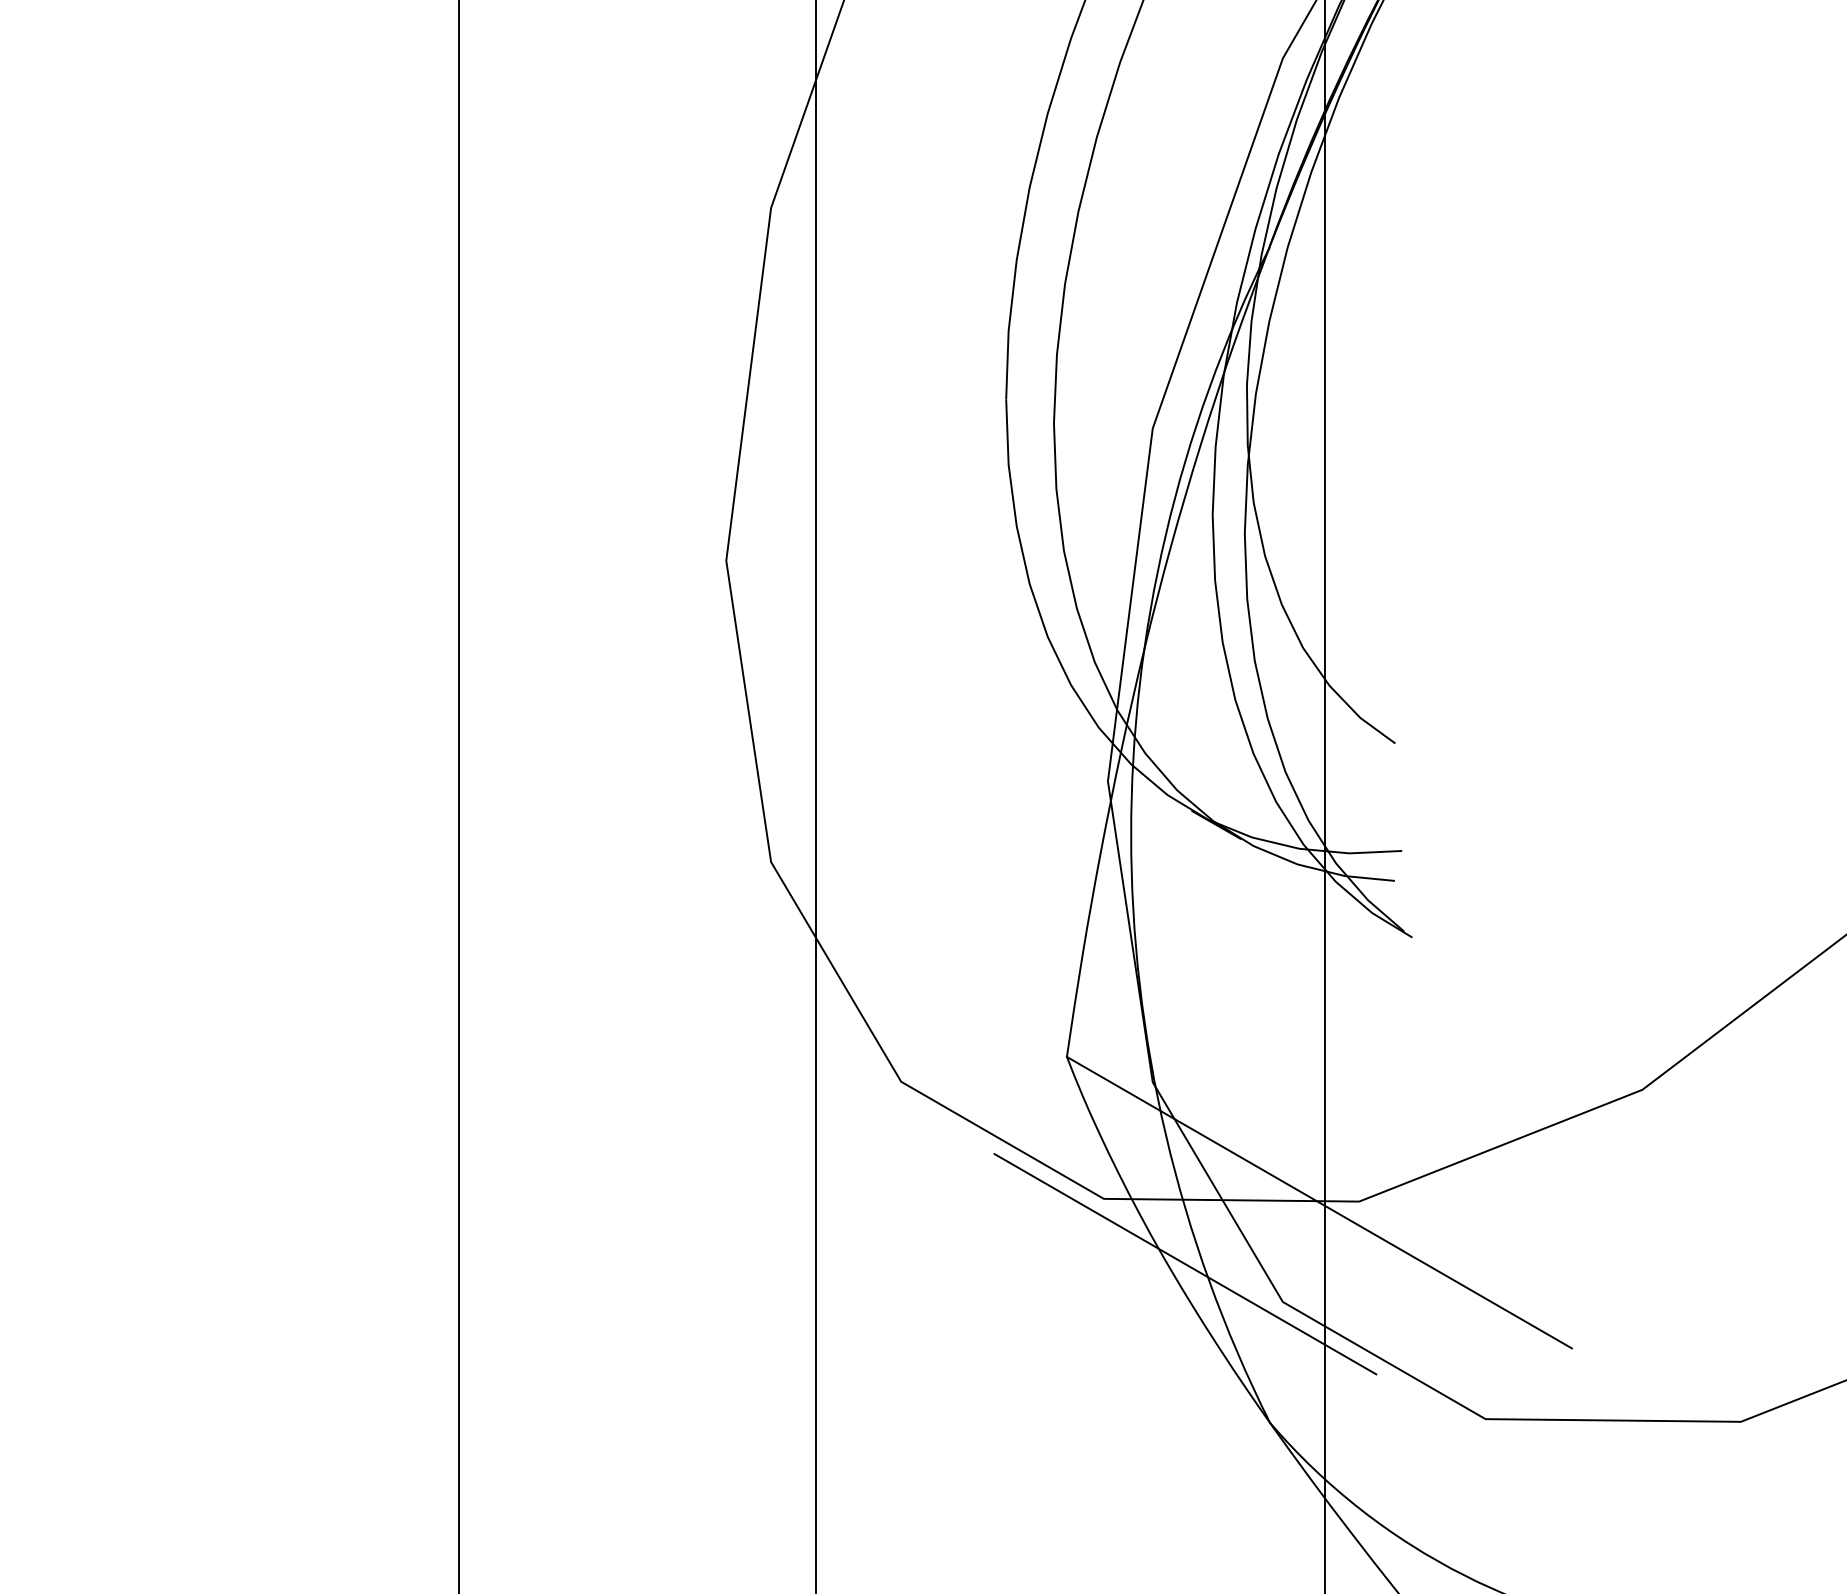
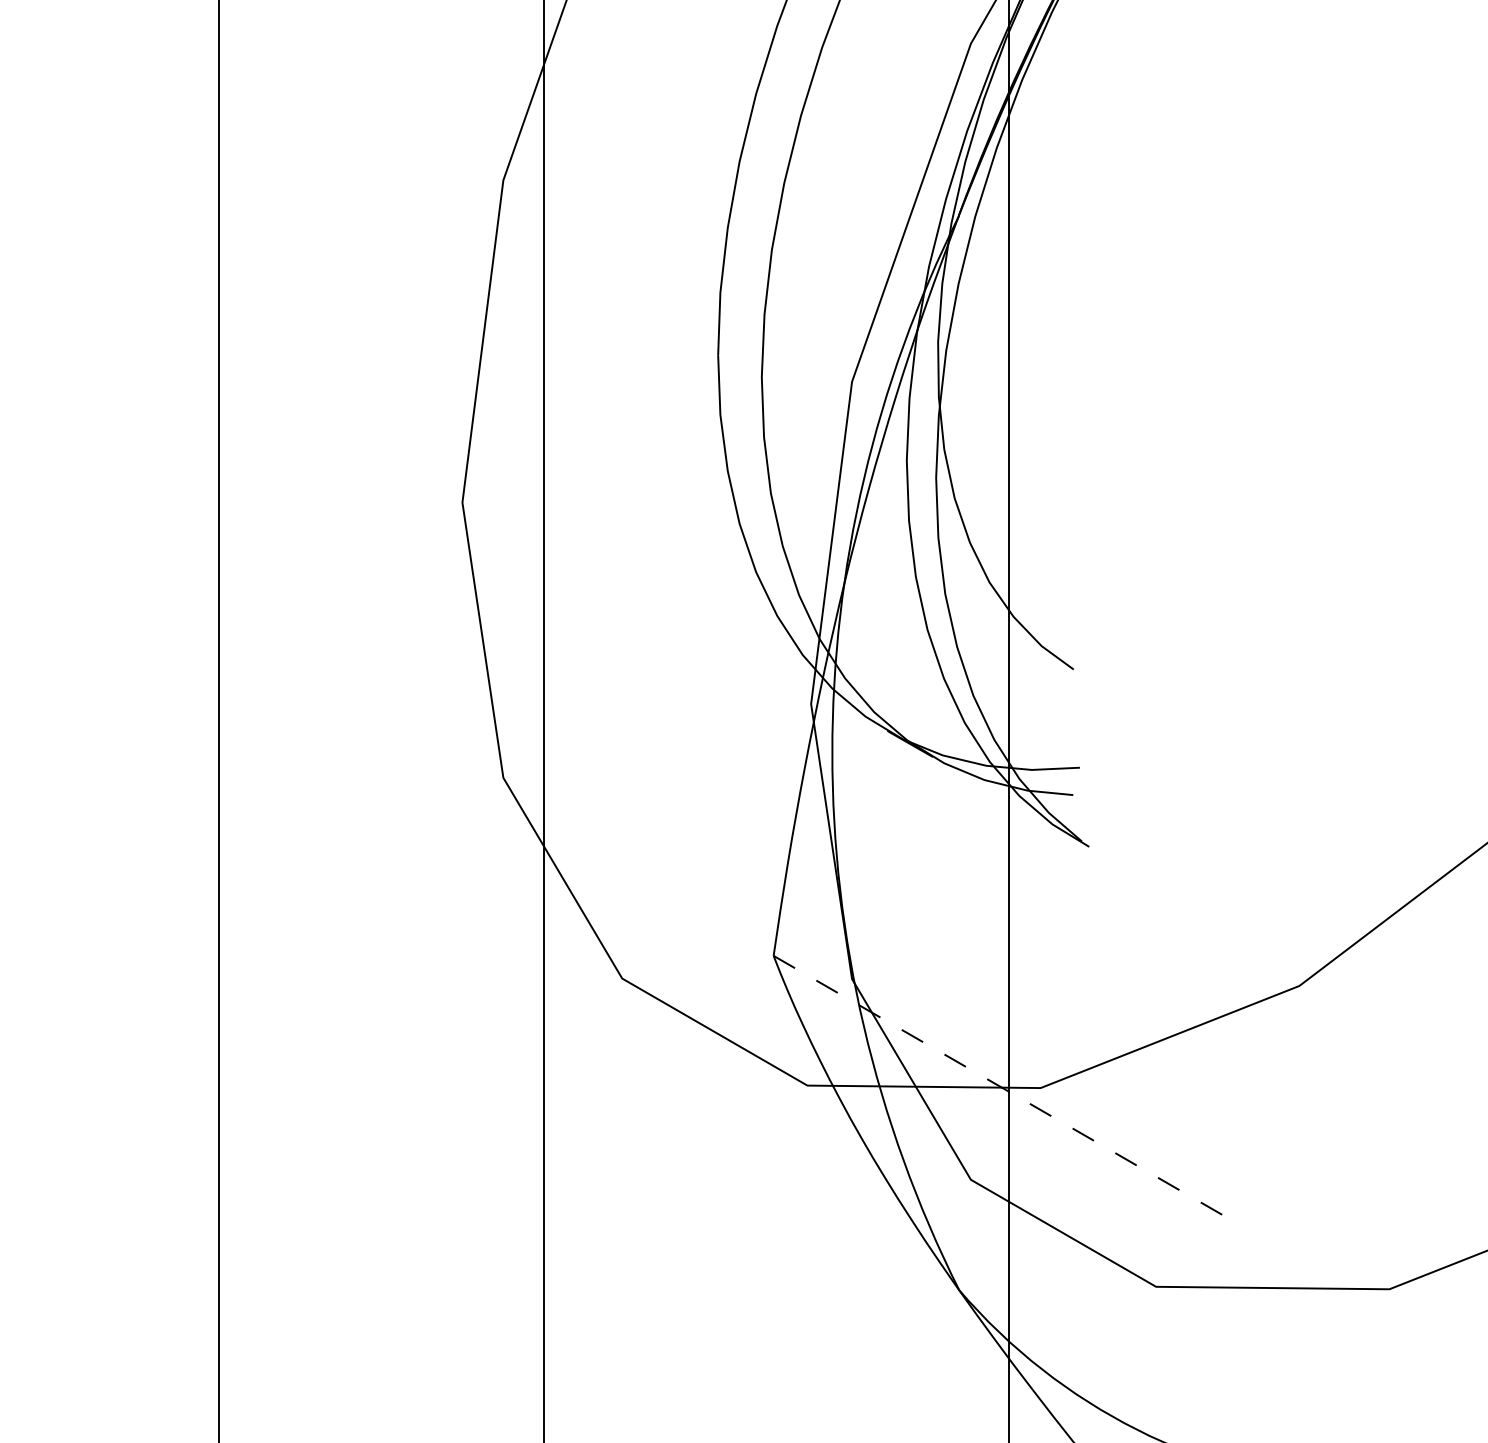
line: (1319, 1202) -> (1004, 1088), solid -> dashed
line: (1185, 1264) -> (881, 1145), removed

